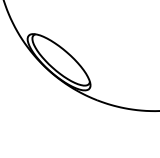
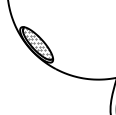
hatch: (60, 57) -> (37, 42), added

